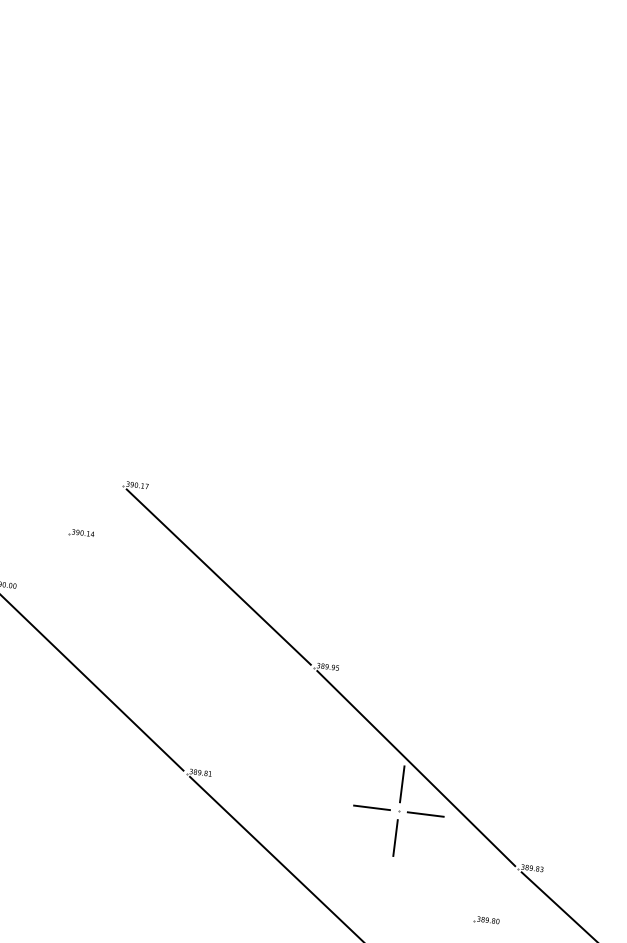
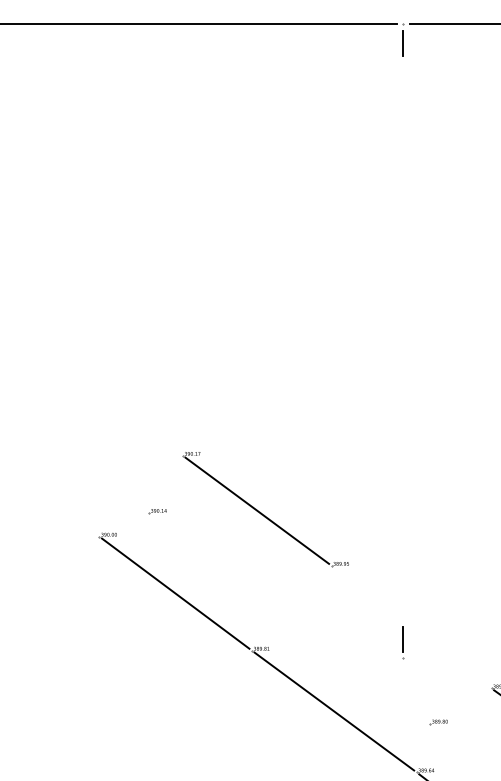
part: (81, 533) -> (157, 511), moved
line: (416, 767) -> (411, 626), removed
line: (371, 807) -> (383, 658), removed
line: (424, 814) -> (421, 658), removed
line: (396, 838) -> (403, 677), removed
part: (486, 921) -> (438, 722), moved

